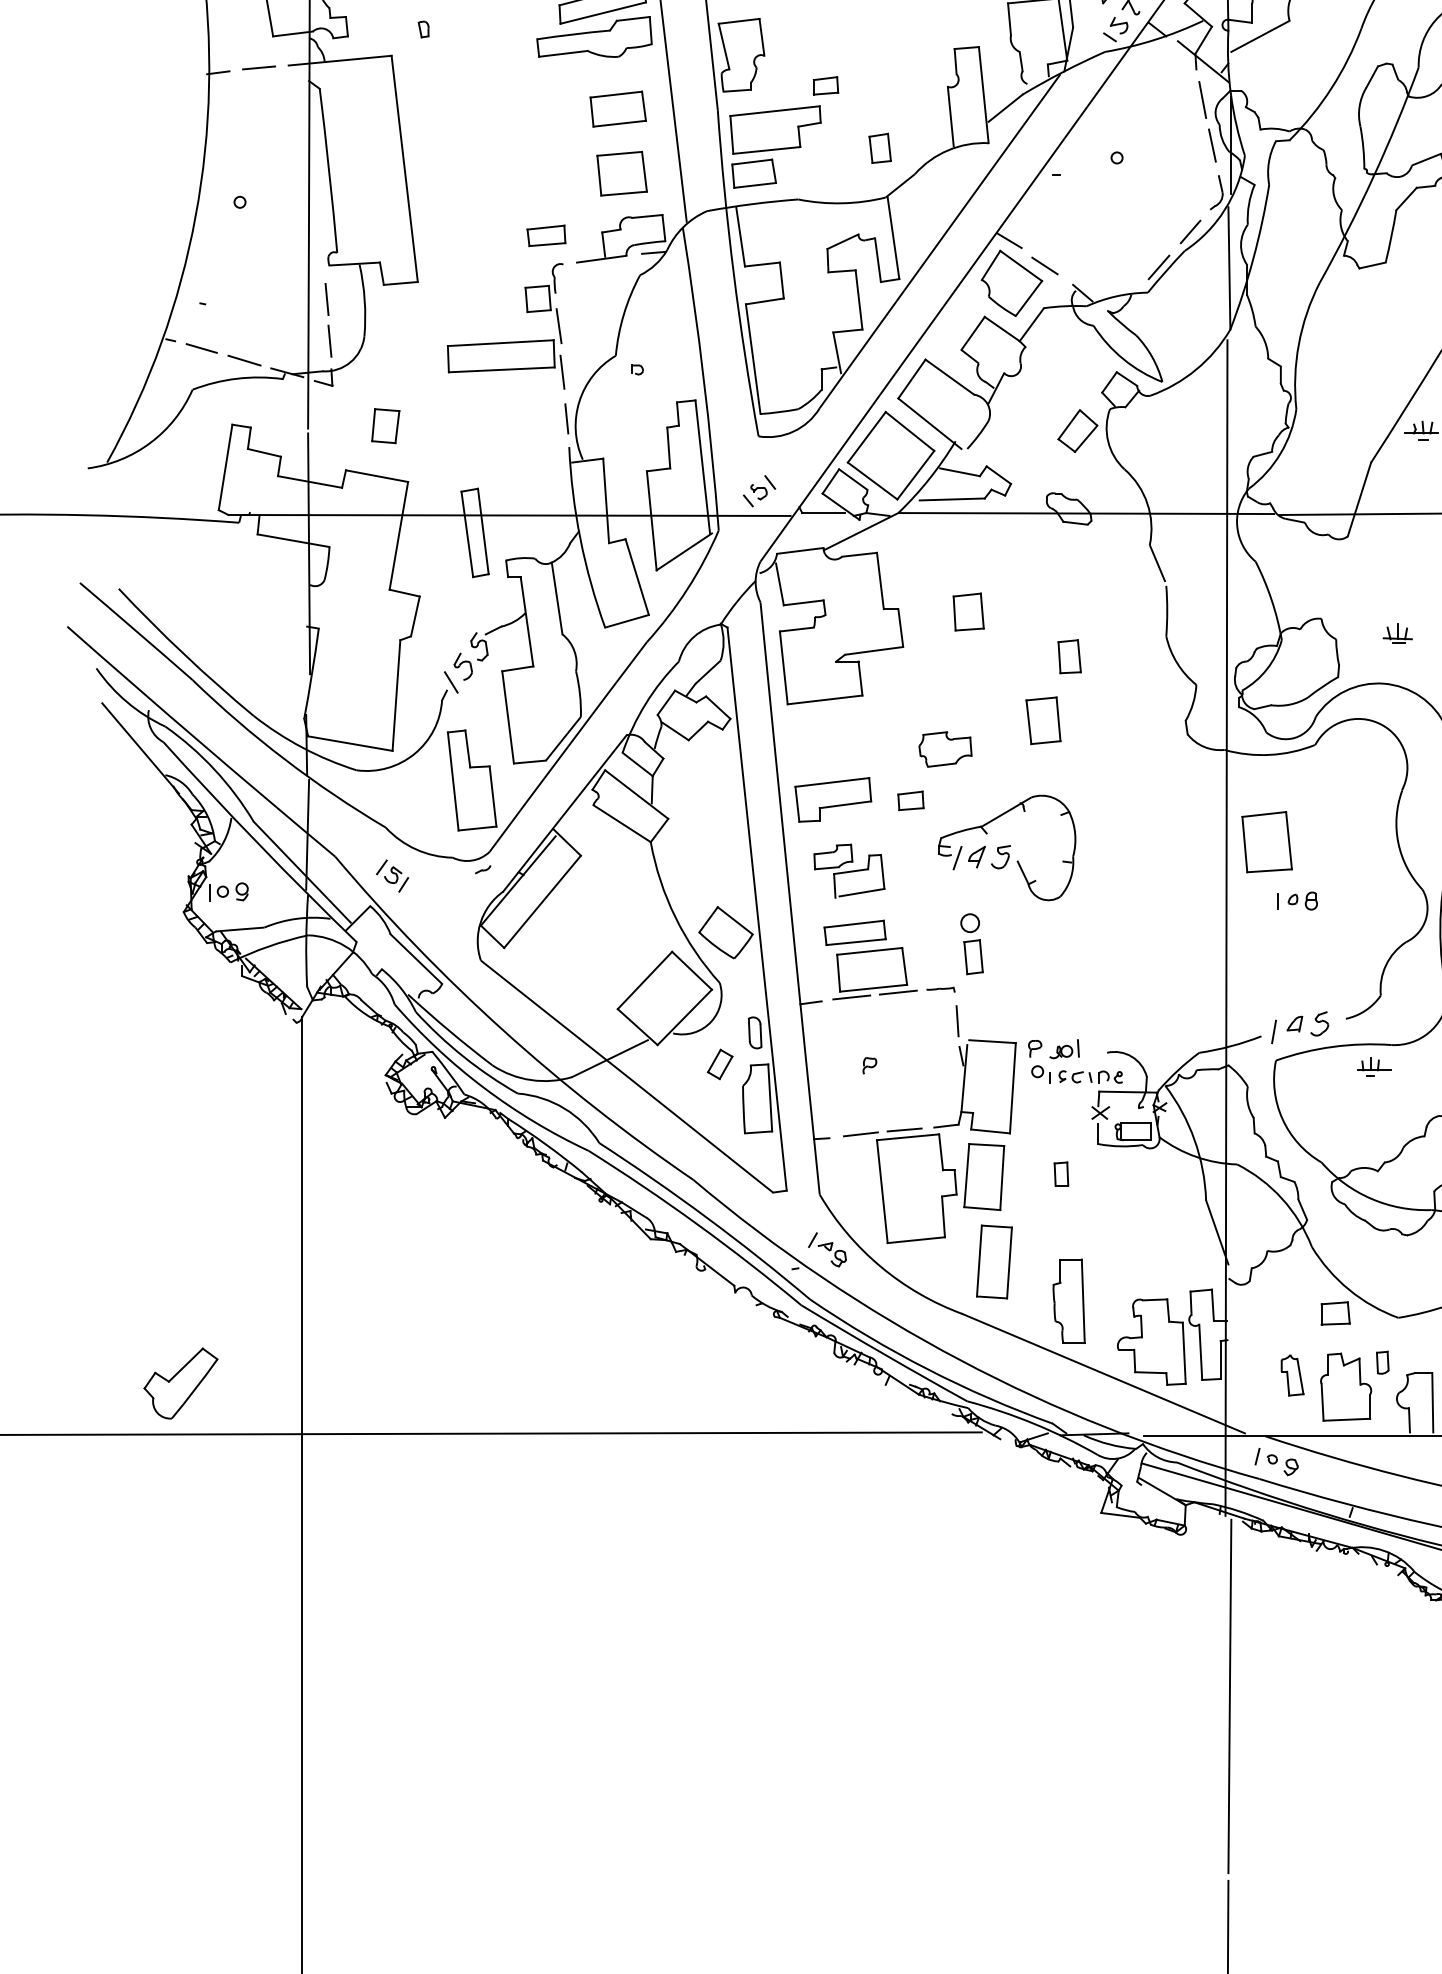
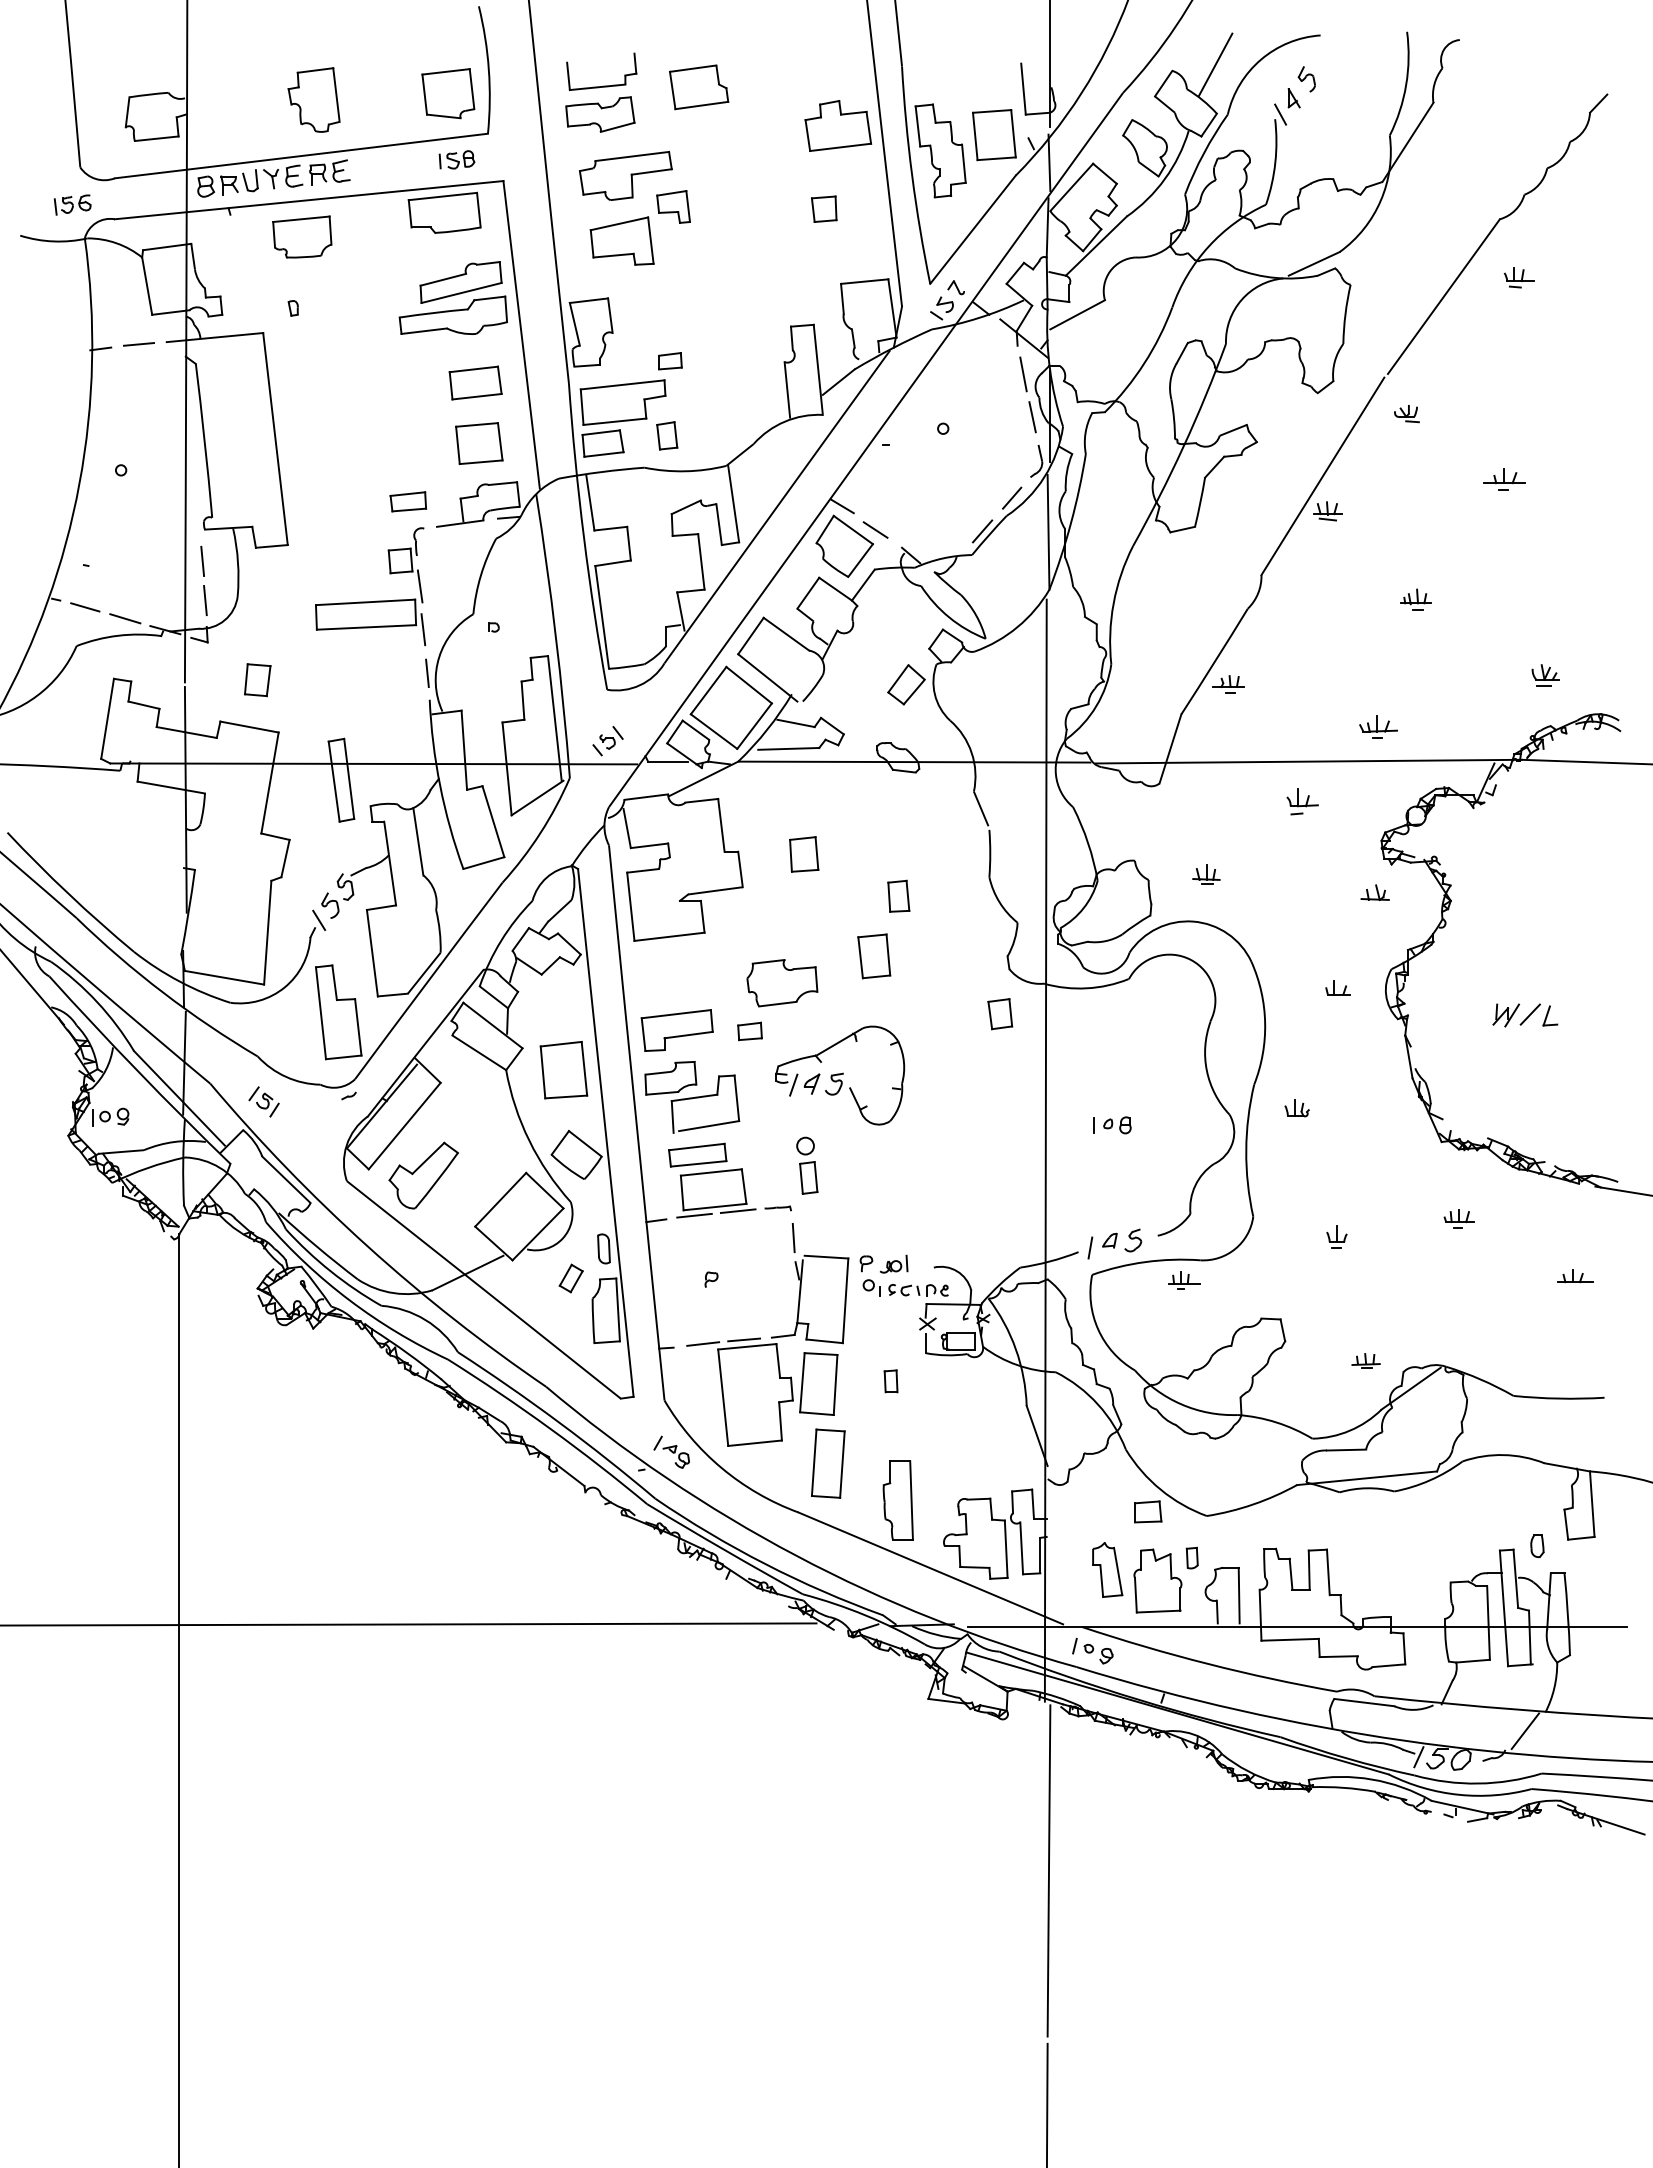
part: (880, 148) -> (667, 435), moved
part: (945, 749) -> (782, 983), size x1.43
part: (1178, 782) -> (1000, 1014), added
part: (1266, 841) -> (563, 1069), moved
part: (849, 871) -> (692, 1097), size x1.43
part: (1292, 1374) -> (1107, 1569), size x1.43
part: (180, 1383) -> (423, 1175), moved

